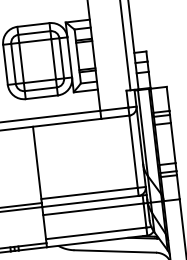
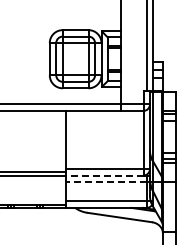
line: (90, 201) -> (104, 175), solid -> dashed
line: (92, 209) -> (105, 182), solid -> dashed

